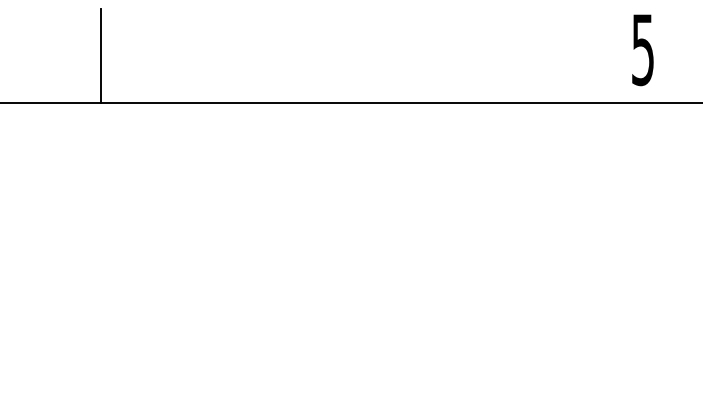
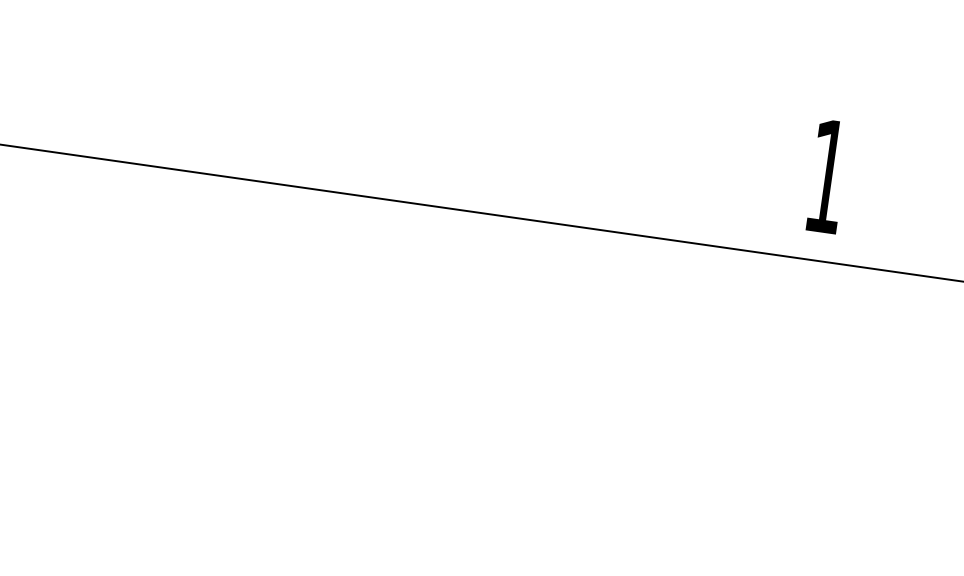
text: (642, 50) -> (826, 177), 5 -> 1

